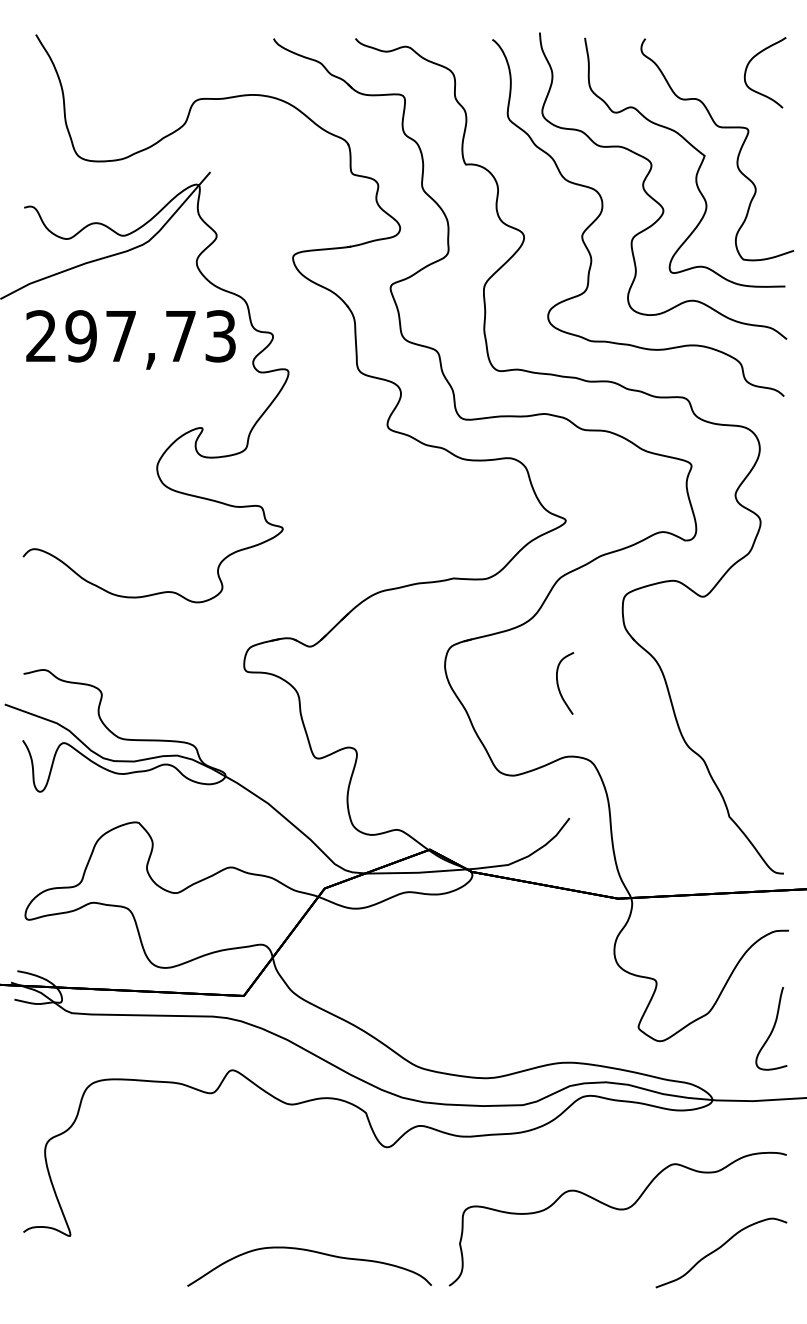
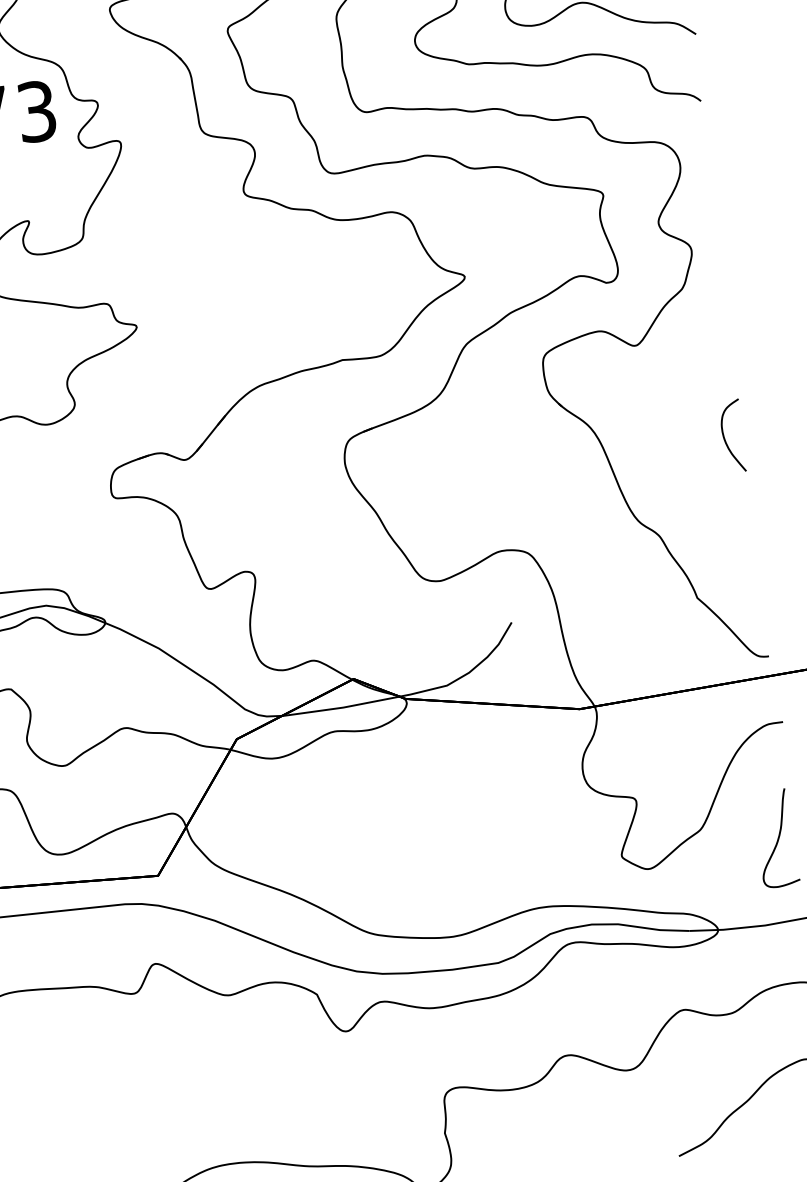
curve: (559, 686) -> (726, 440), moved

